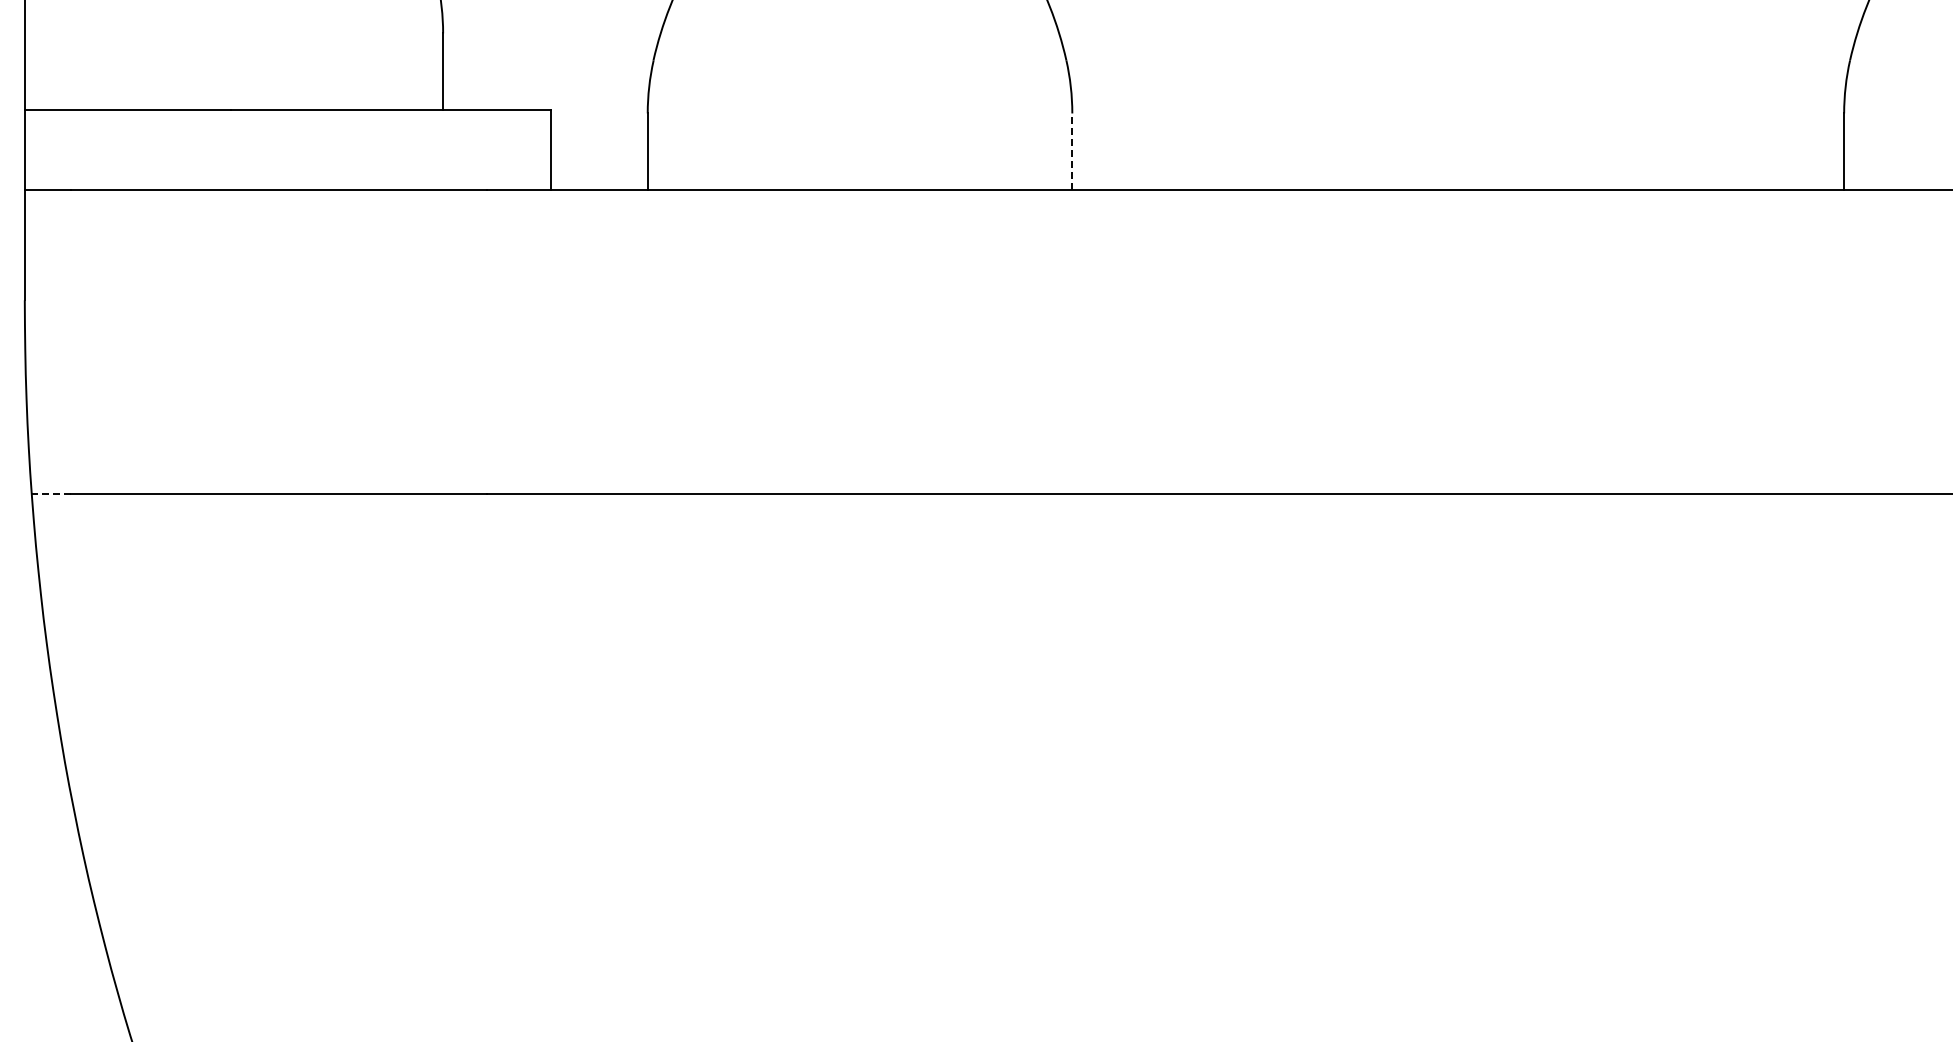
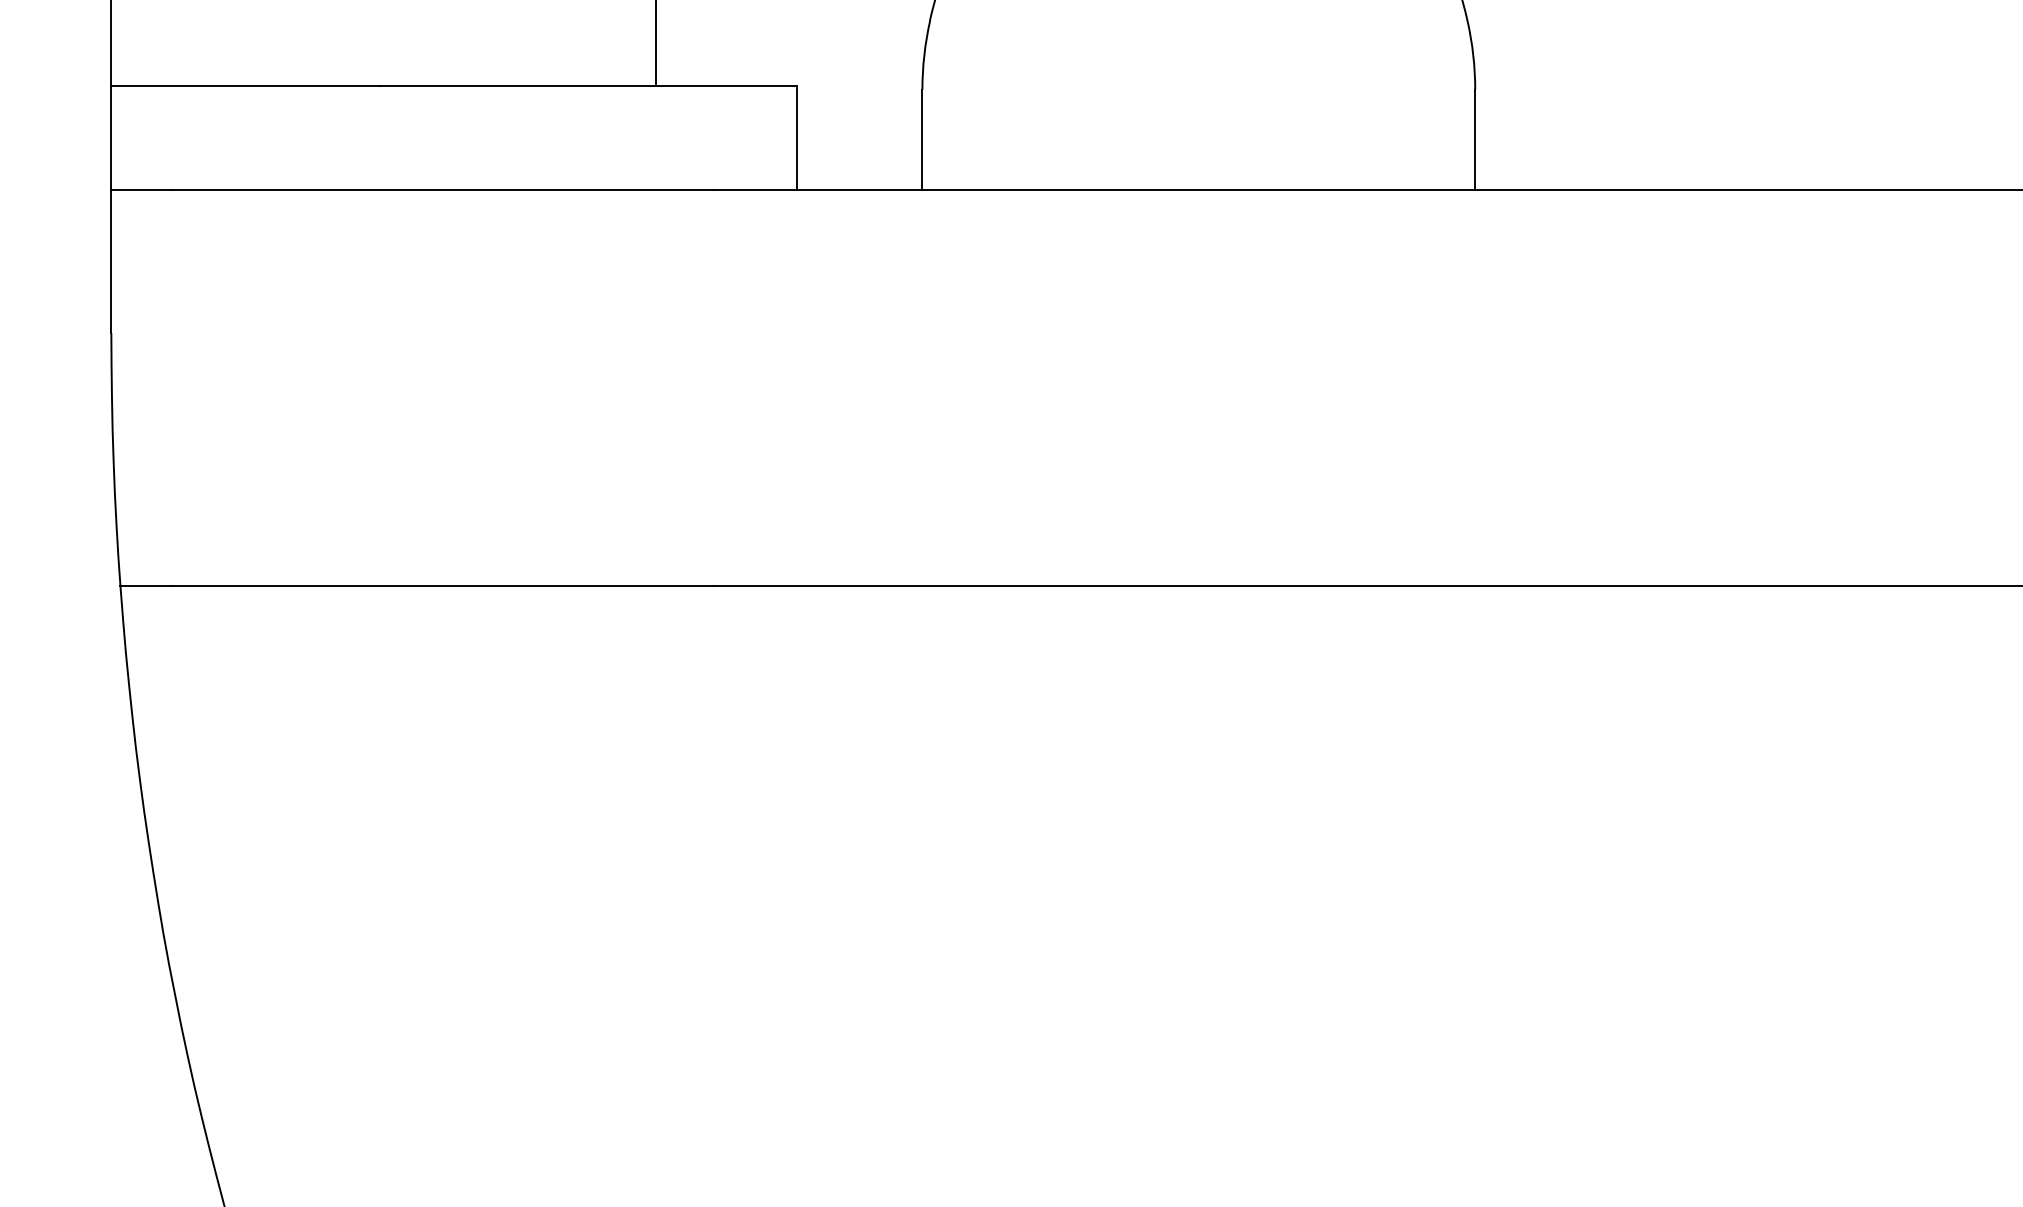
line: (1072, 151) -> (1475, 139), dashed -> solid
line: (51, 494) -> (146, 585), dashed -> solid

